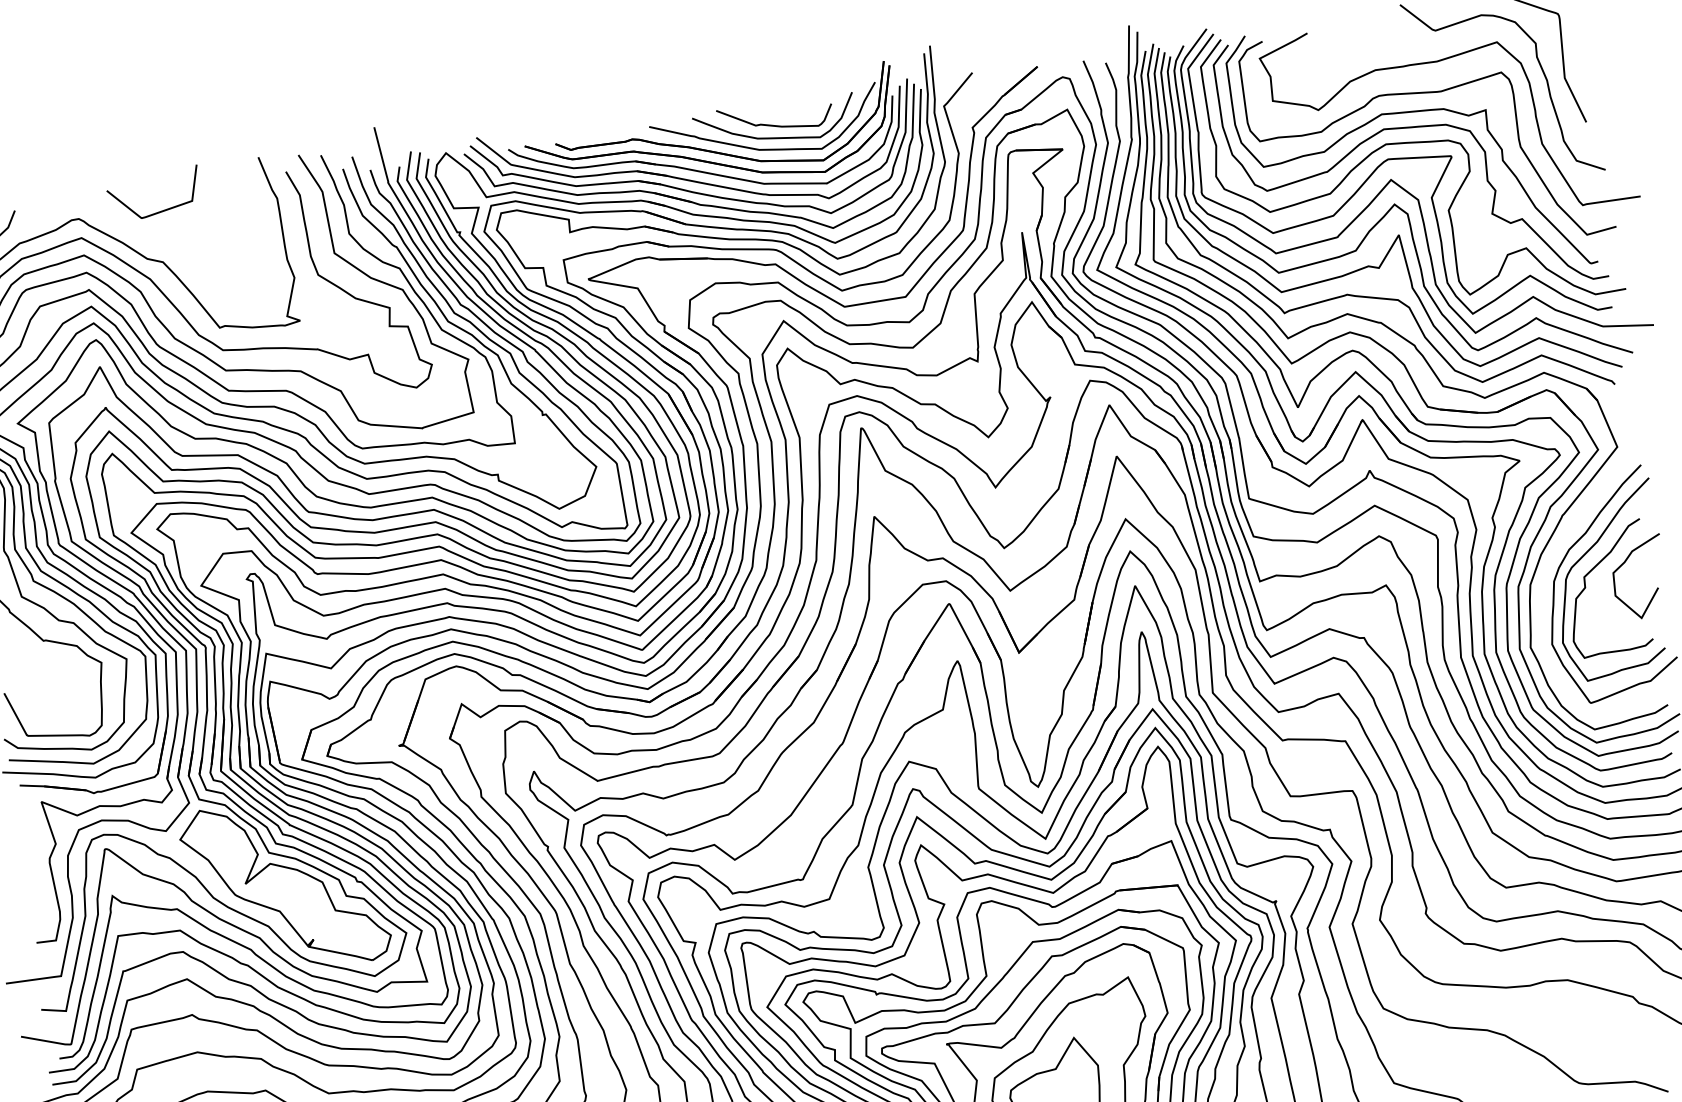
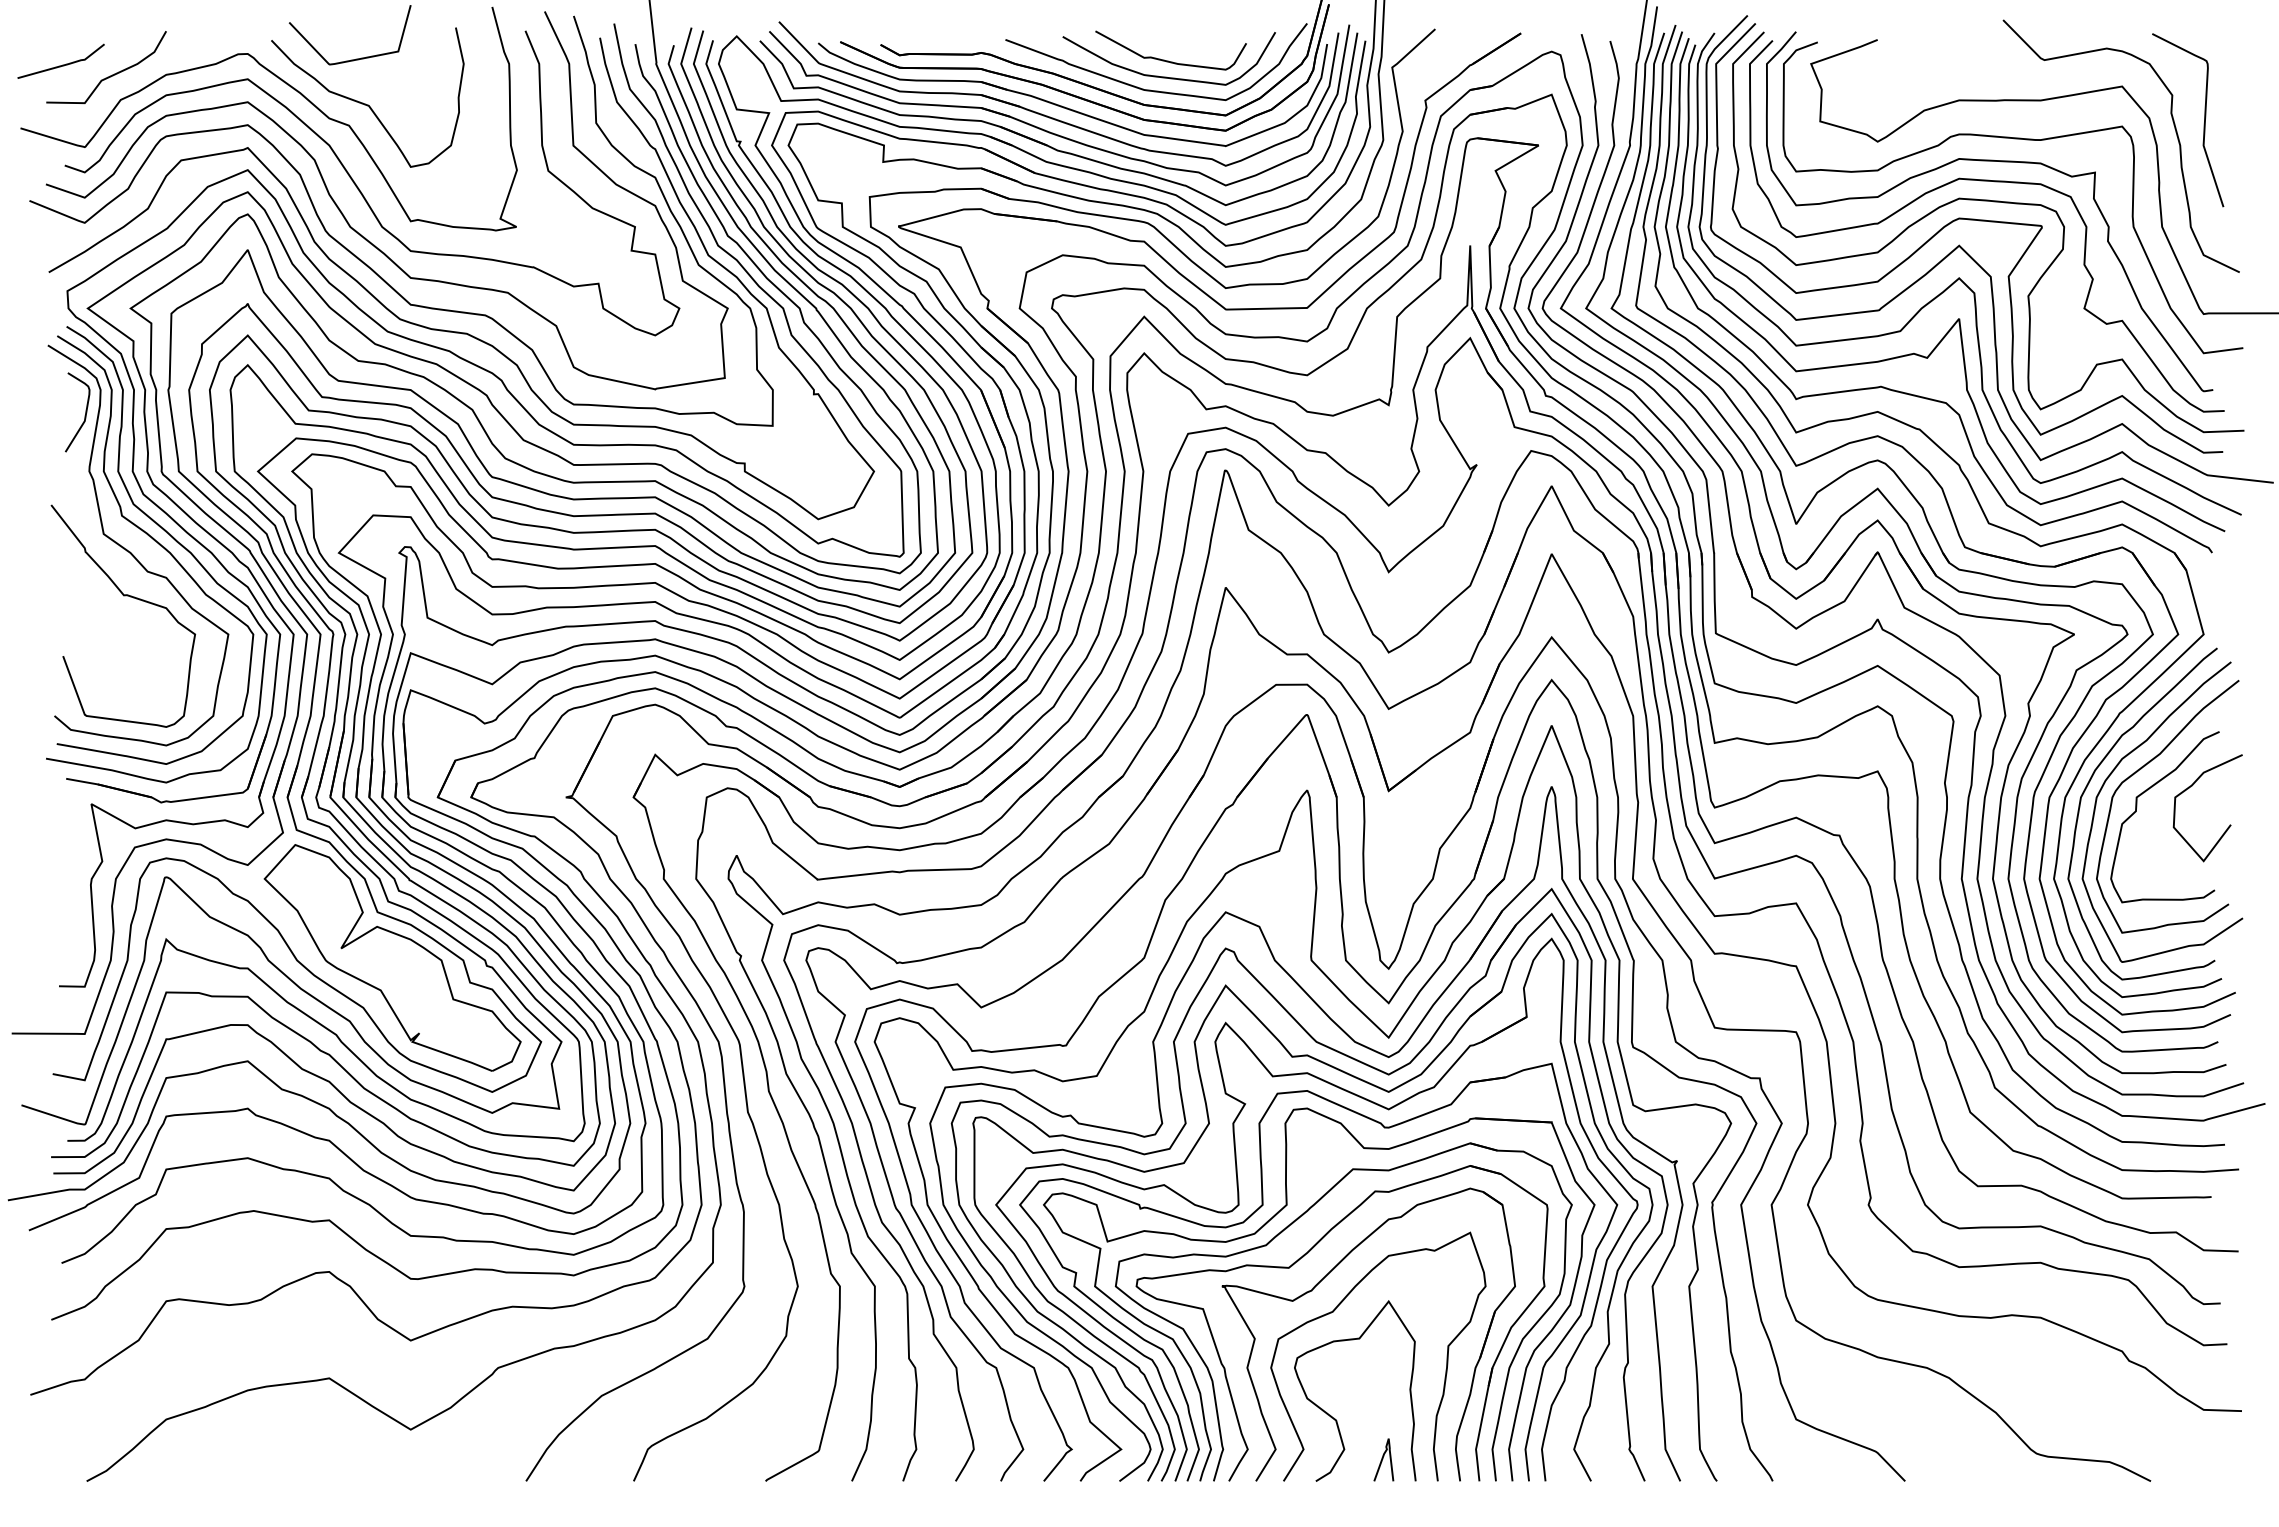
curve: (173, 243) -> (365, 103), added
curve: (1546, 573) -> (2088, 785), added

